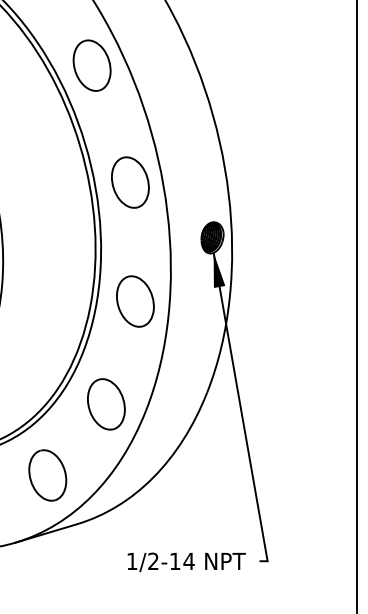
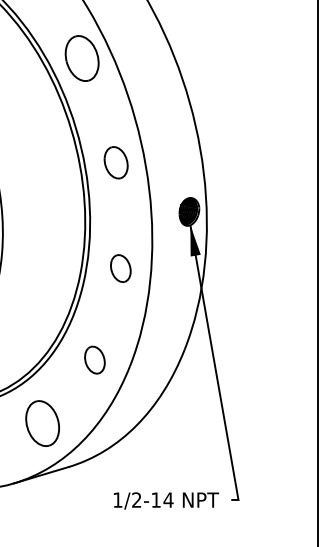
part: (129, 182) -> (115, 162), size x0.7
part: (135, 301) -> (120, 268), size x0.6
part: (105, 403) -> (94, 359), size x0.6

